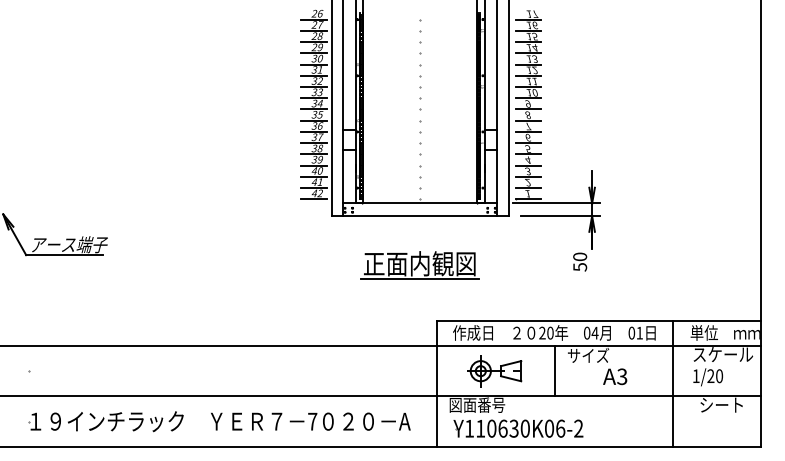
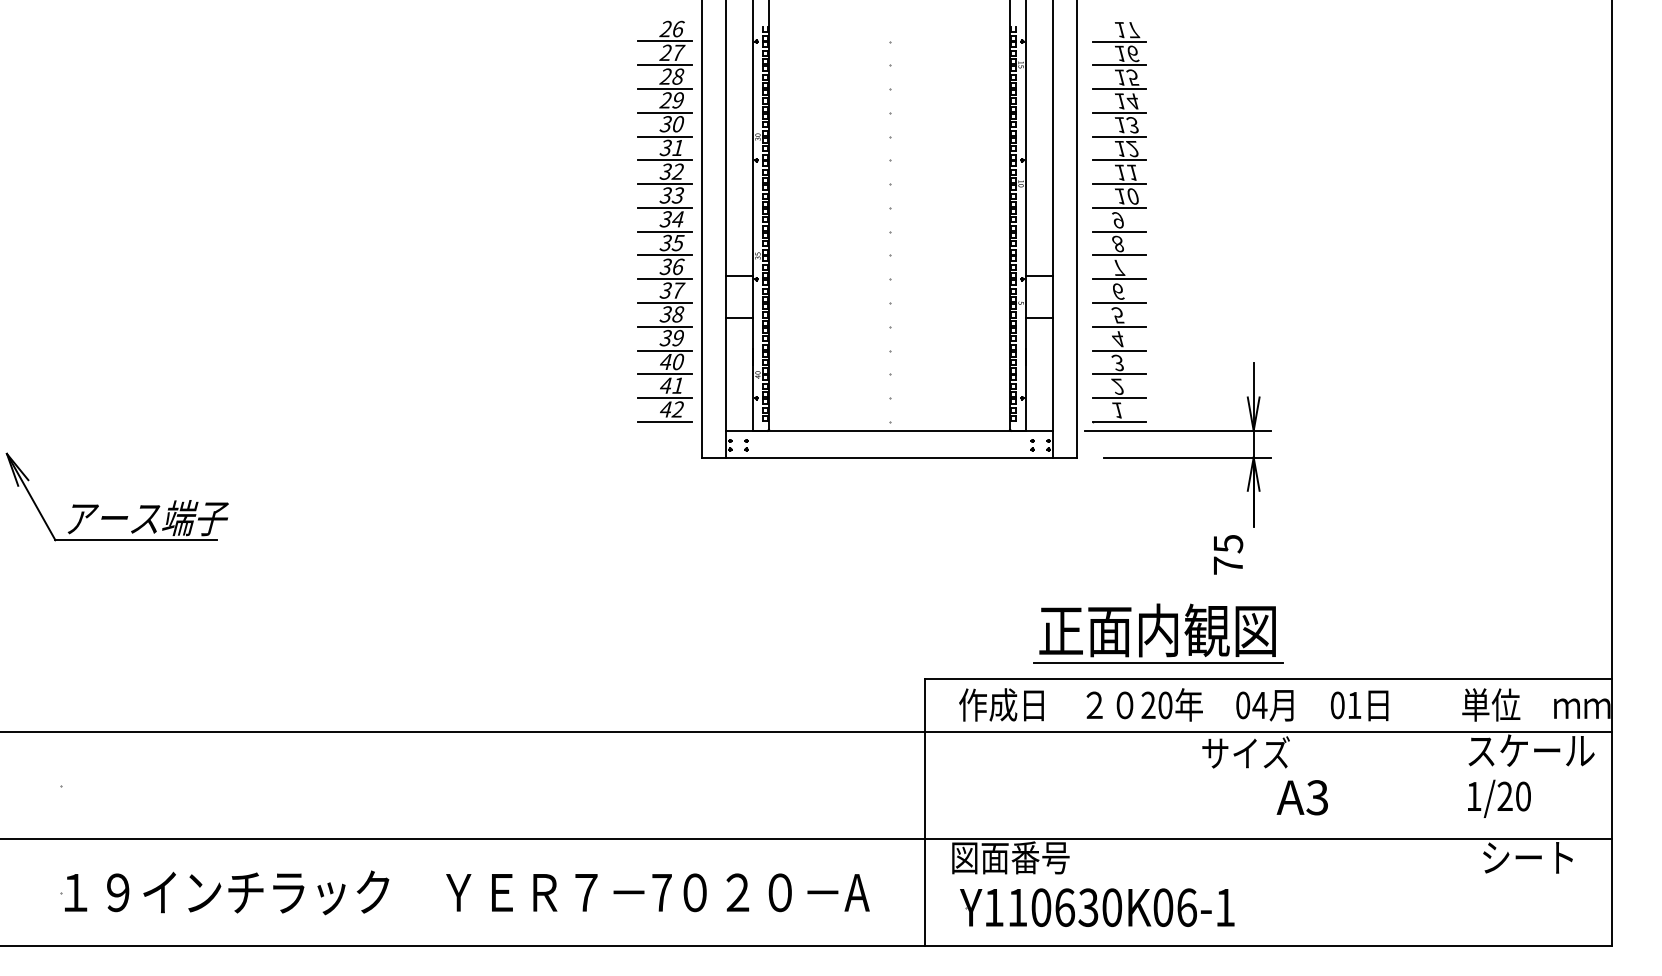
text: (580, 261) -> (1229, 553), 50 -> 75
part: (419, 265) -> (1157, 634), moved
line: (554, 370) -> (1174, 784), removed
part: (494, 371) -> (1046, 786), removed
line: (673, 383) -> (1425, 811), removed
text: (578, 428) -> (1224, 907), Y110630K06-2 -> Y110630K06-1

